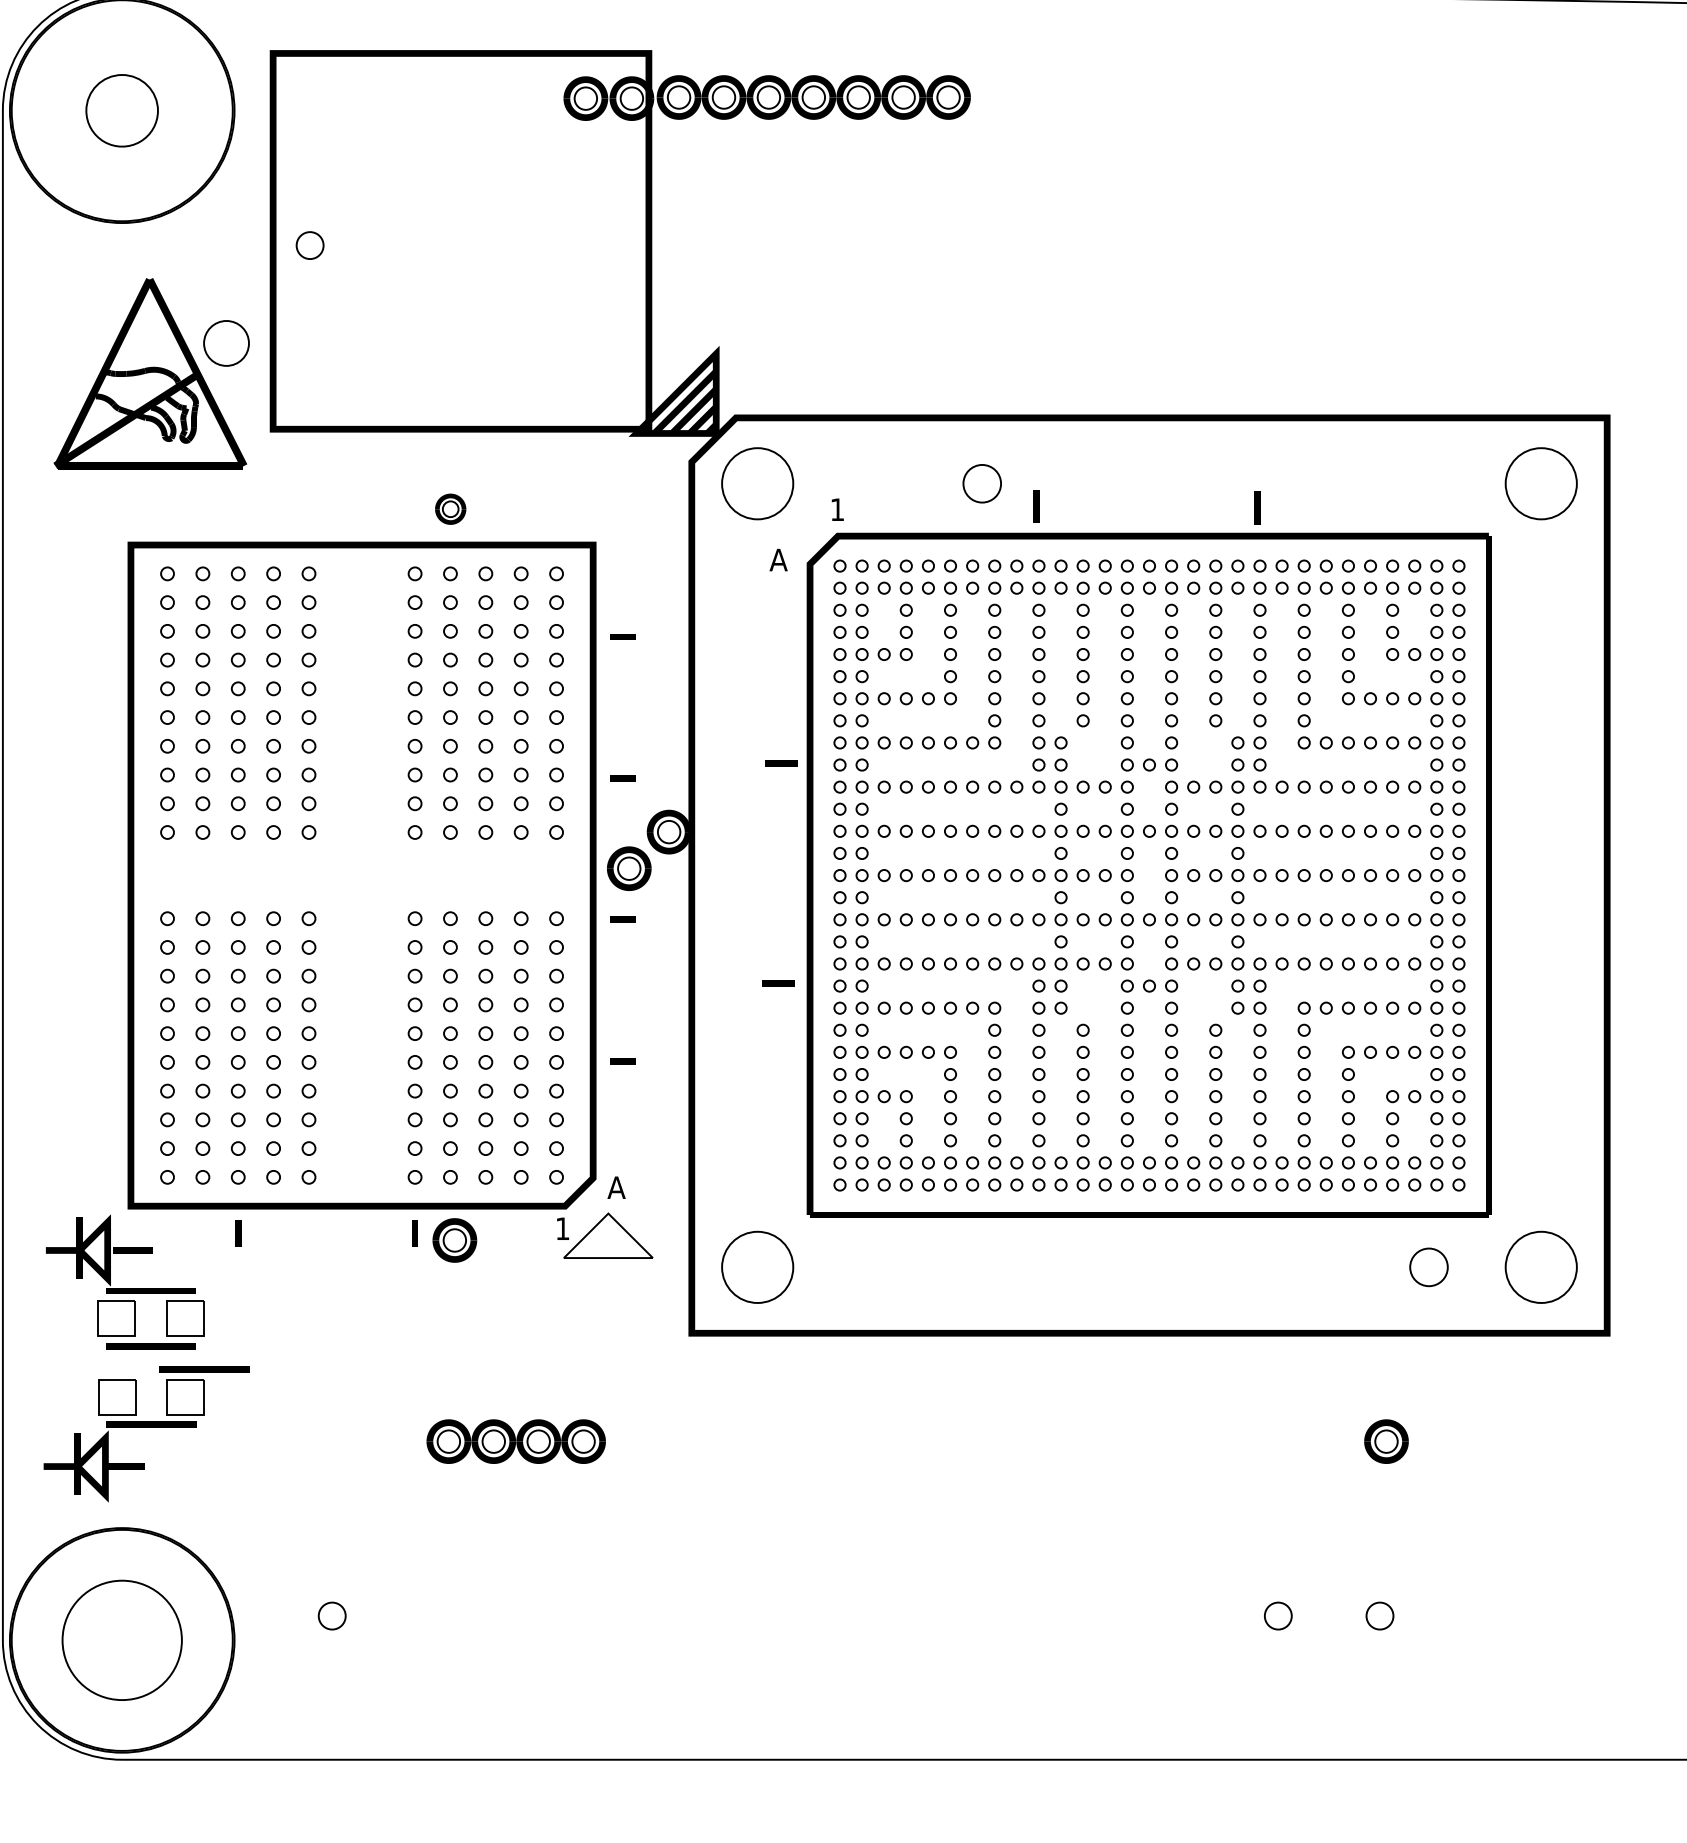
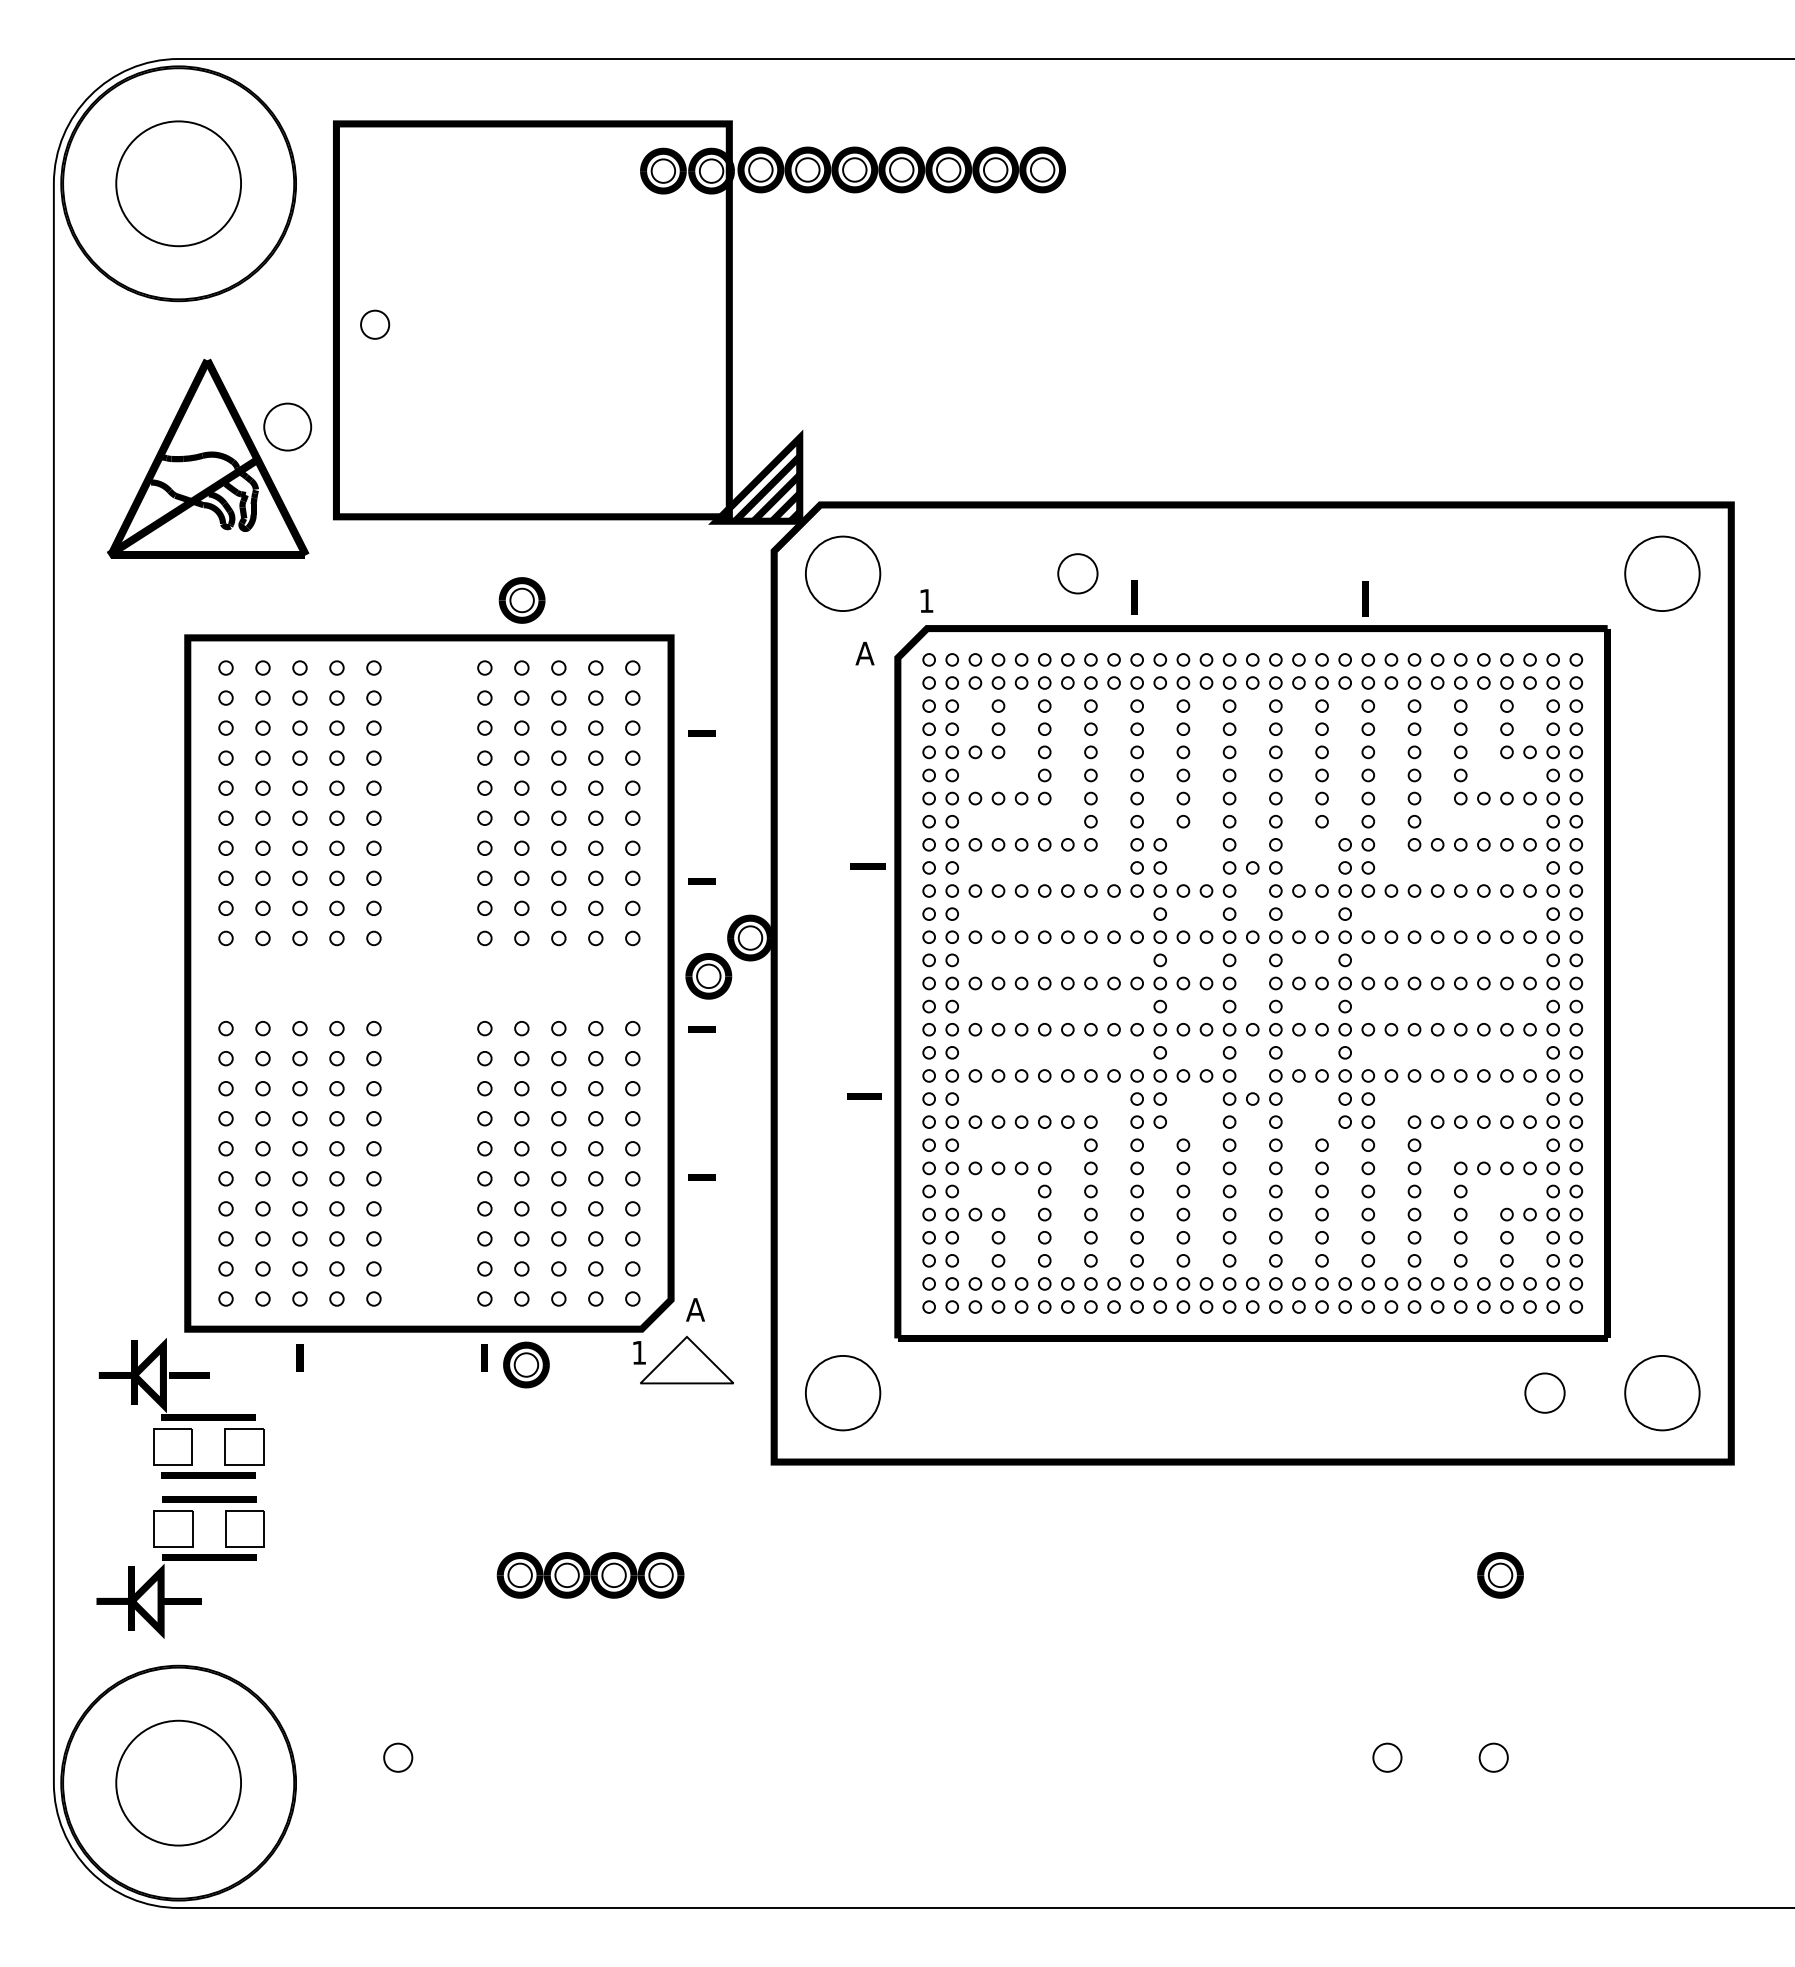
part: (122, 110) -> (178, 183), size x1.67
part: (450, 509) -> (521, 600), size x1.43
line: (204, 1369) -> (209, 1499), moved

